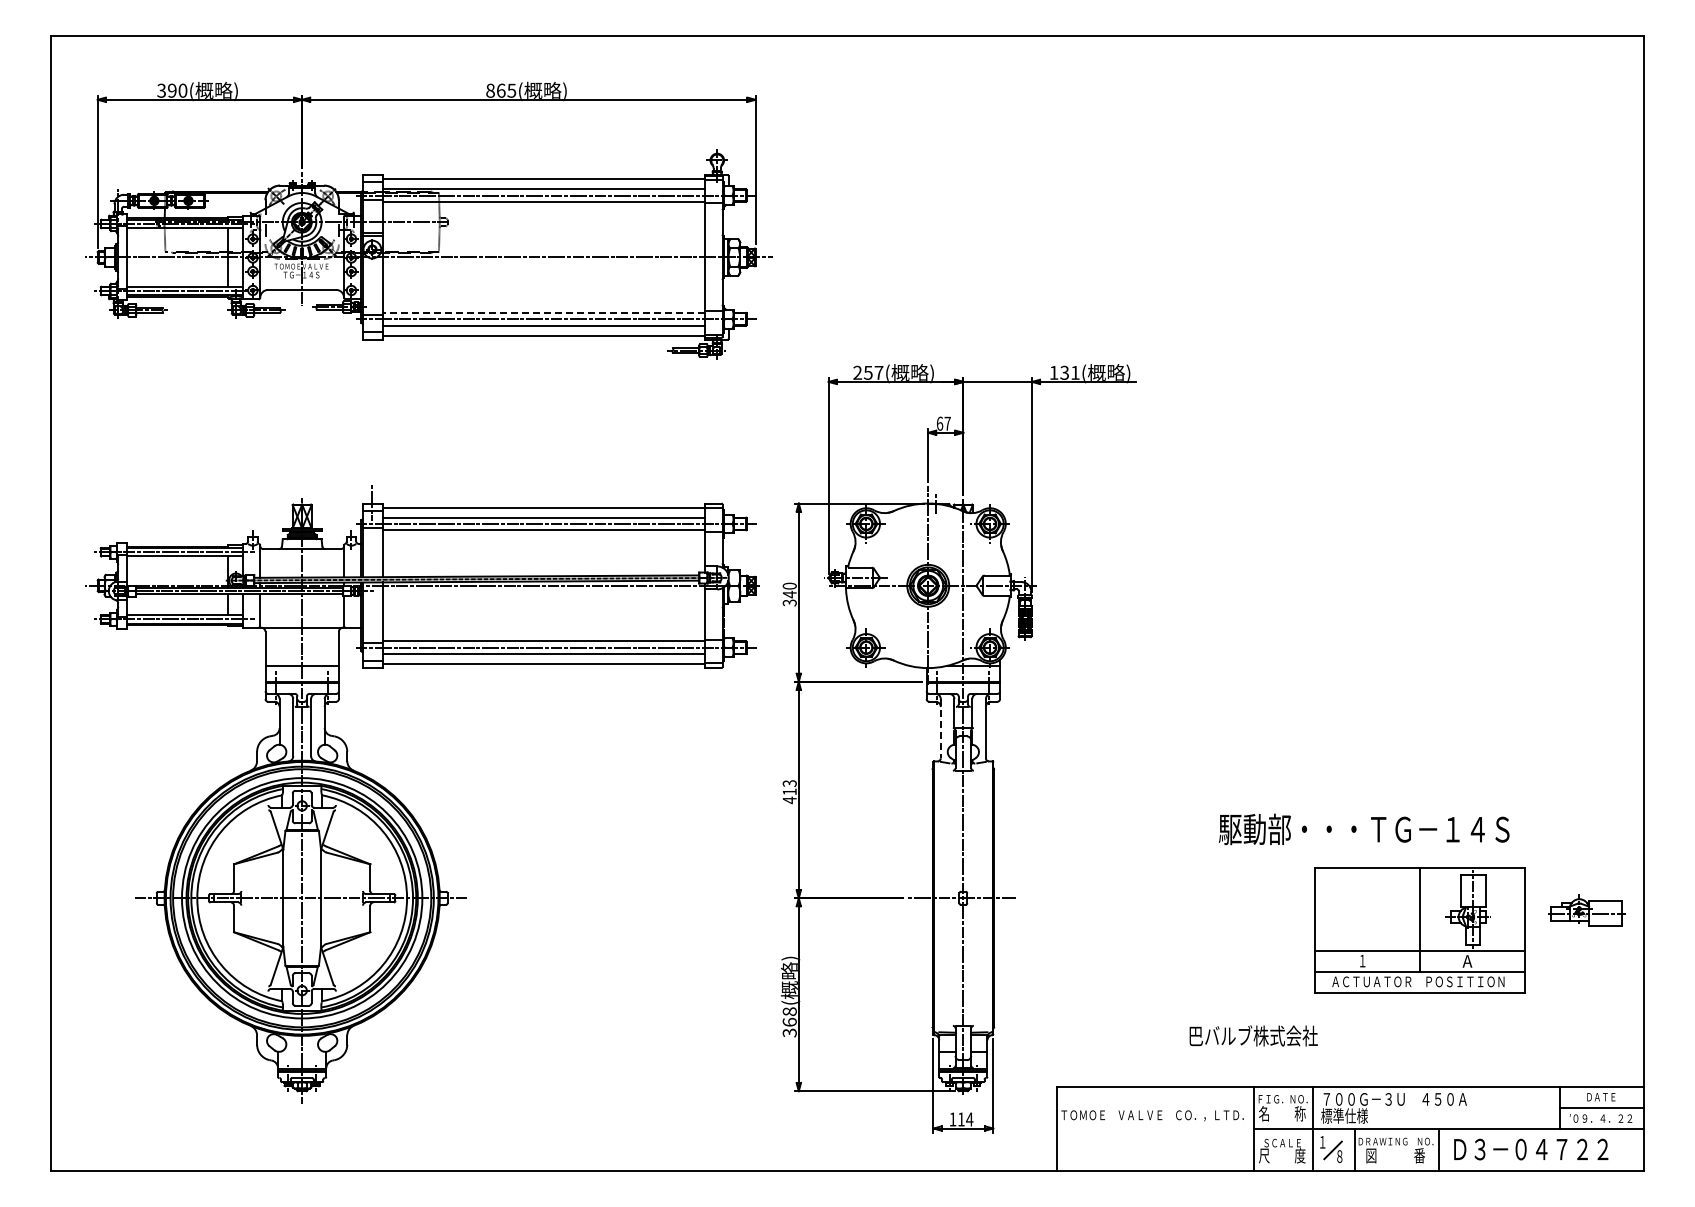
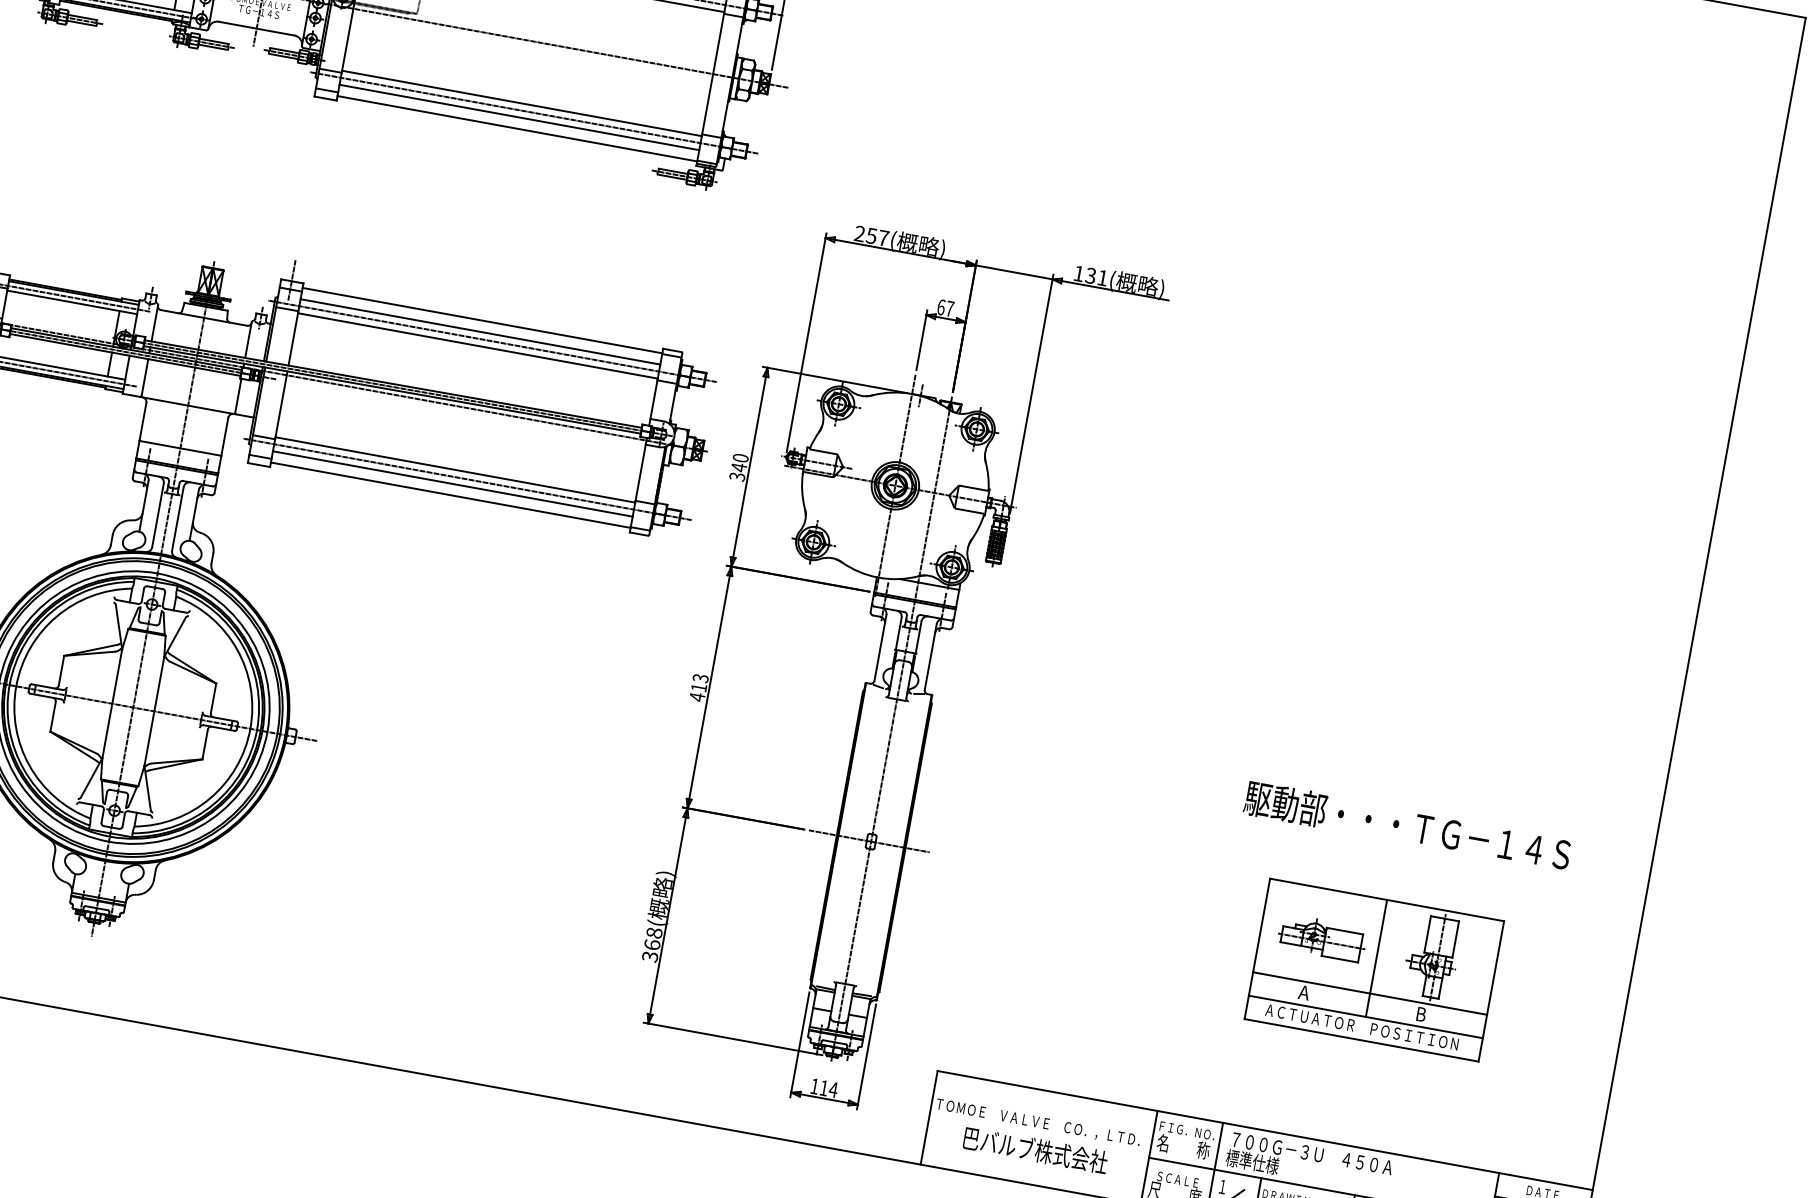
line: (543, 312) -> (521, 102), dashed -> solid
line: (940, 728) -> (880, 647), dashed -> solid
text: (1363, 829) -> (1406, 826), moved
part: (1586, 910) -> (1322, 937), moved
text: (1362, 961) -> (1303, 993), １ -> A
text: (1467, 961) -> (1421, 1014), A -> B
text: (1253, 1035) -> (1035, 1149), moved

